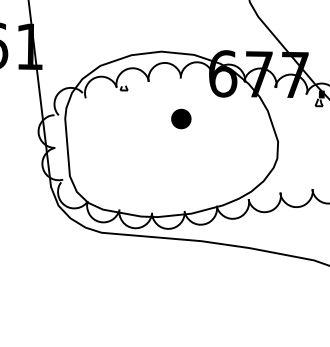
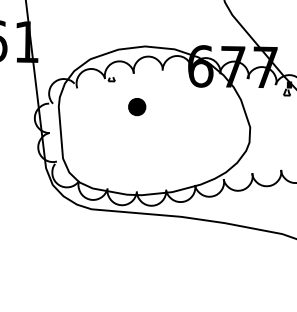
part: (181, 119) -> (137, 107), moved

